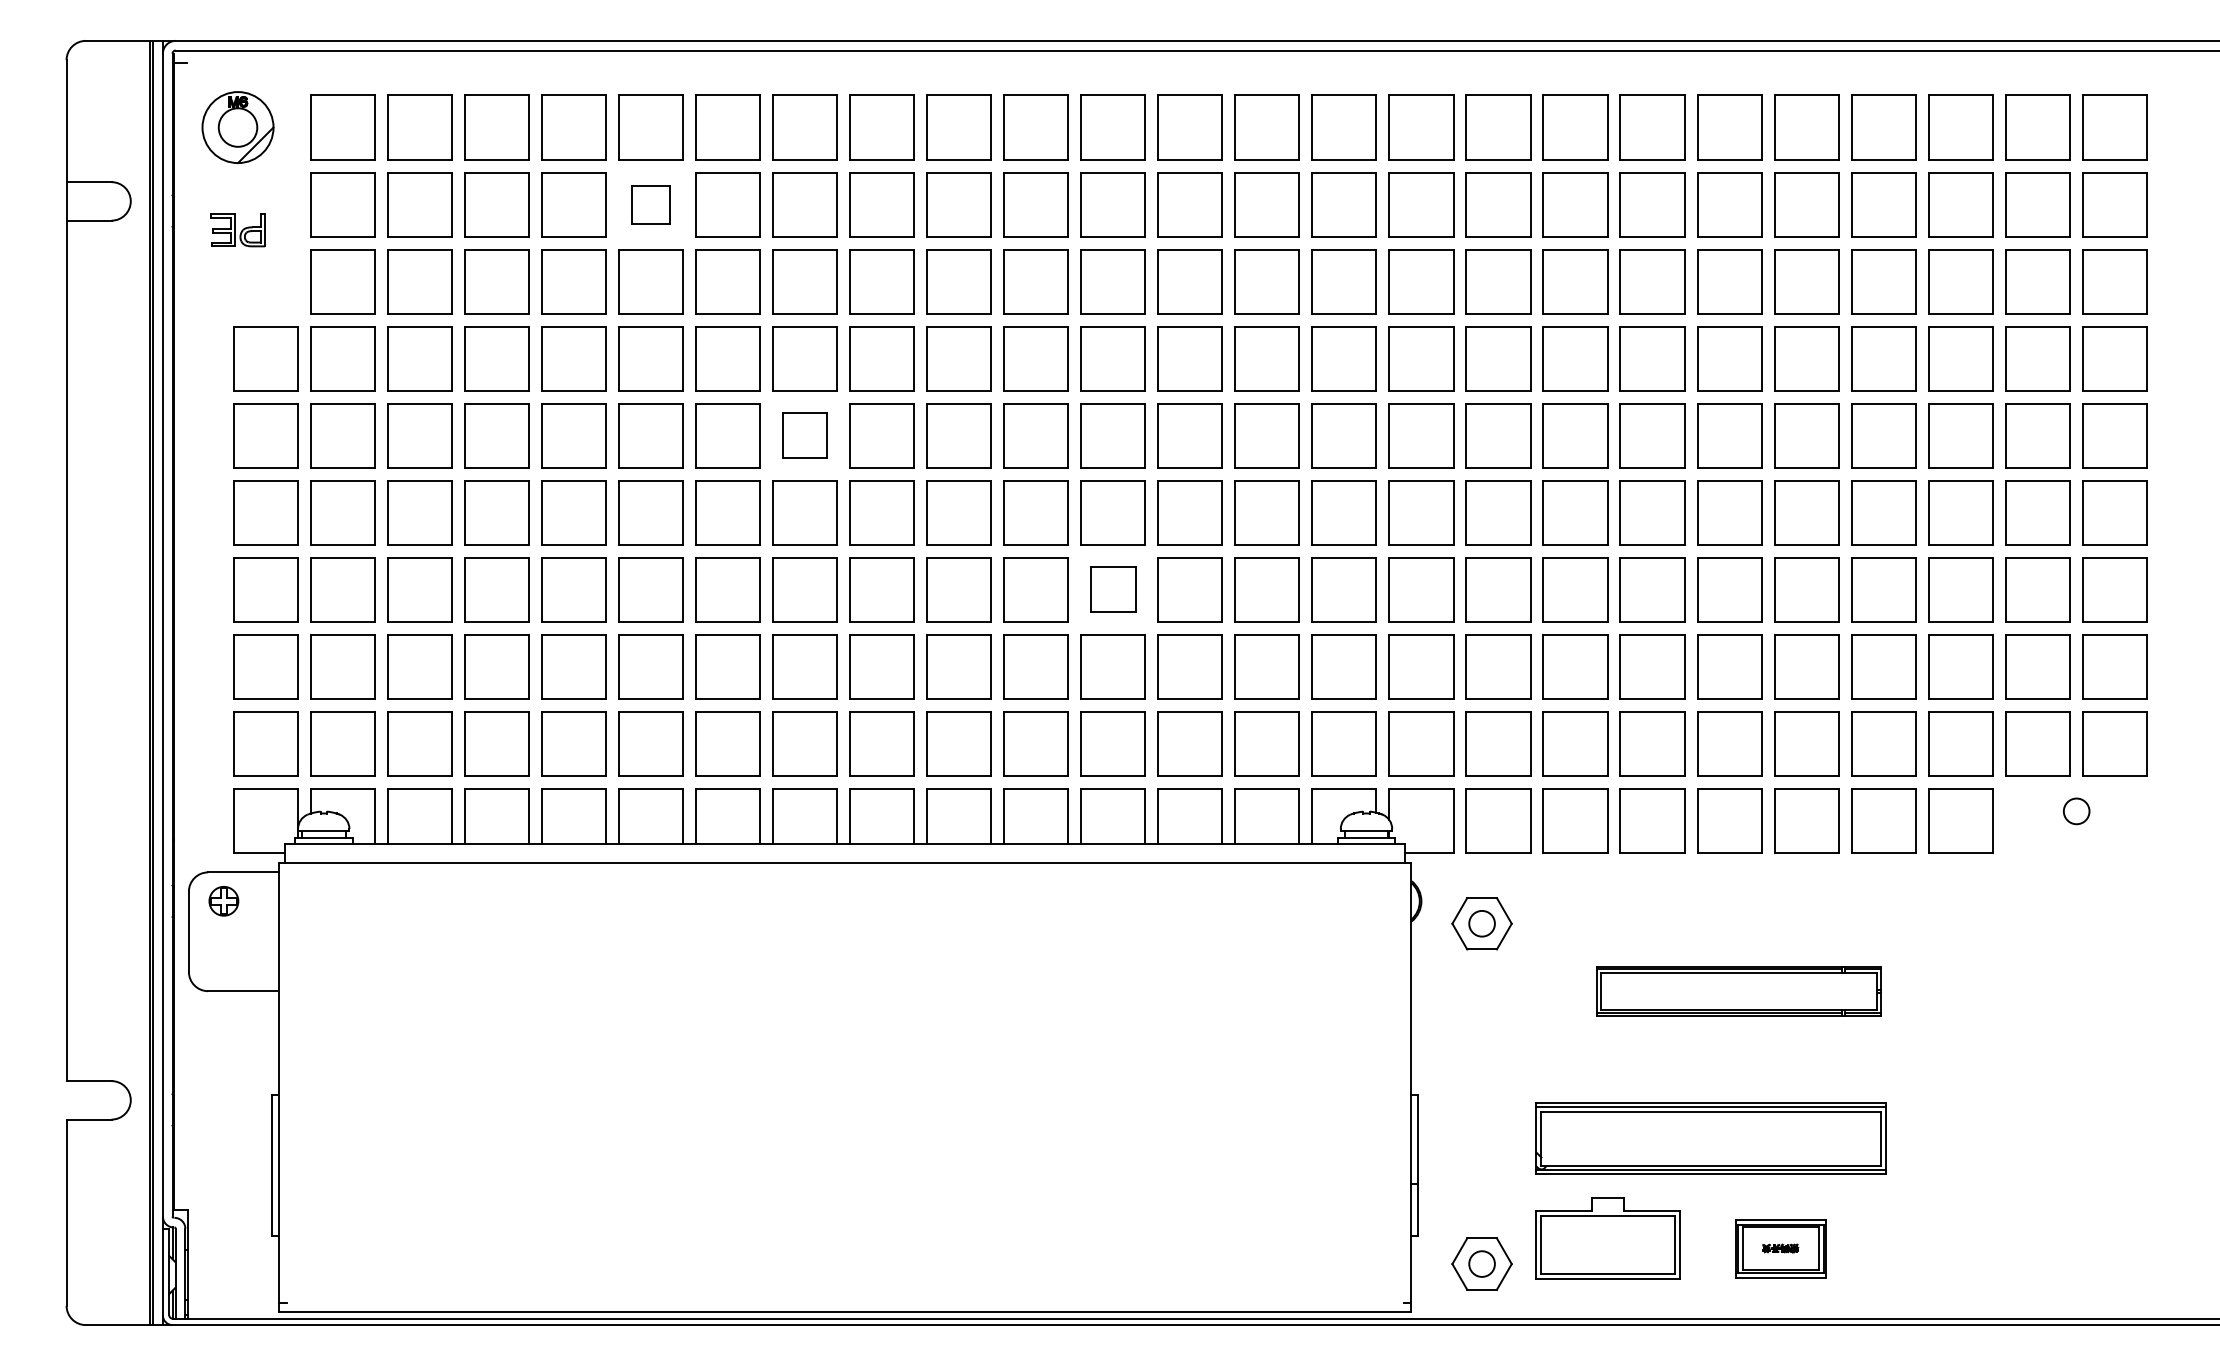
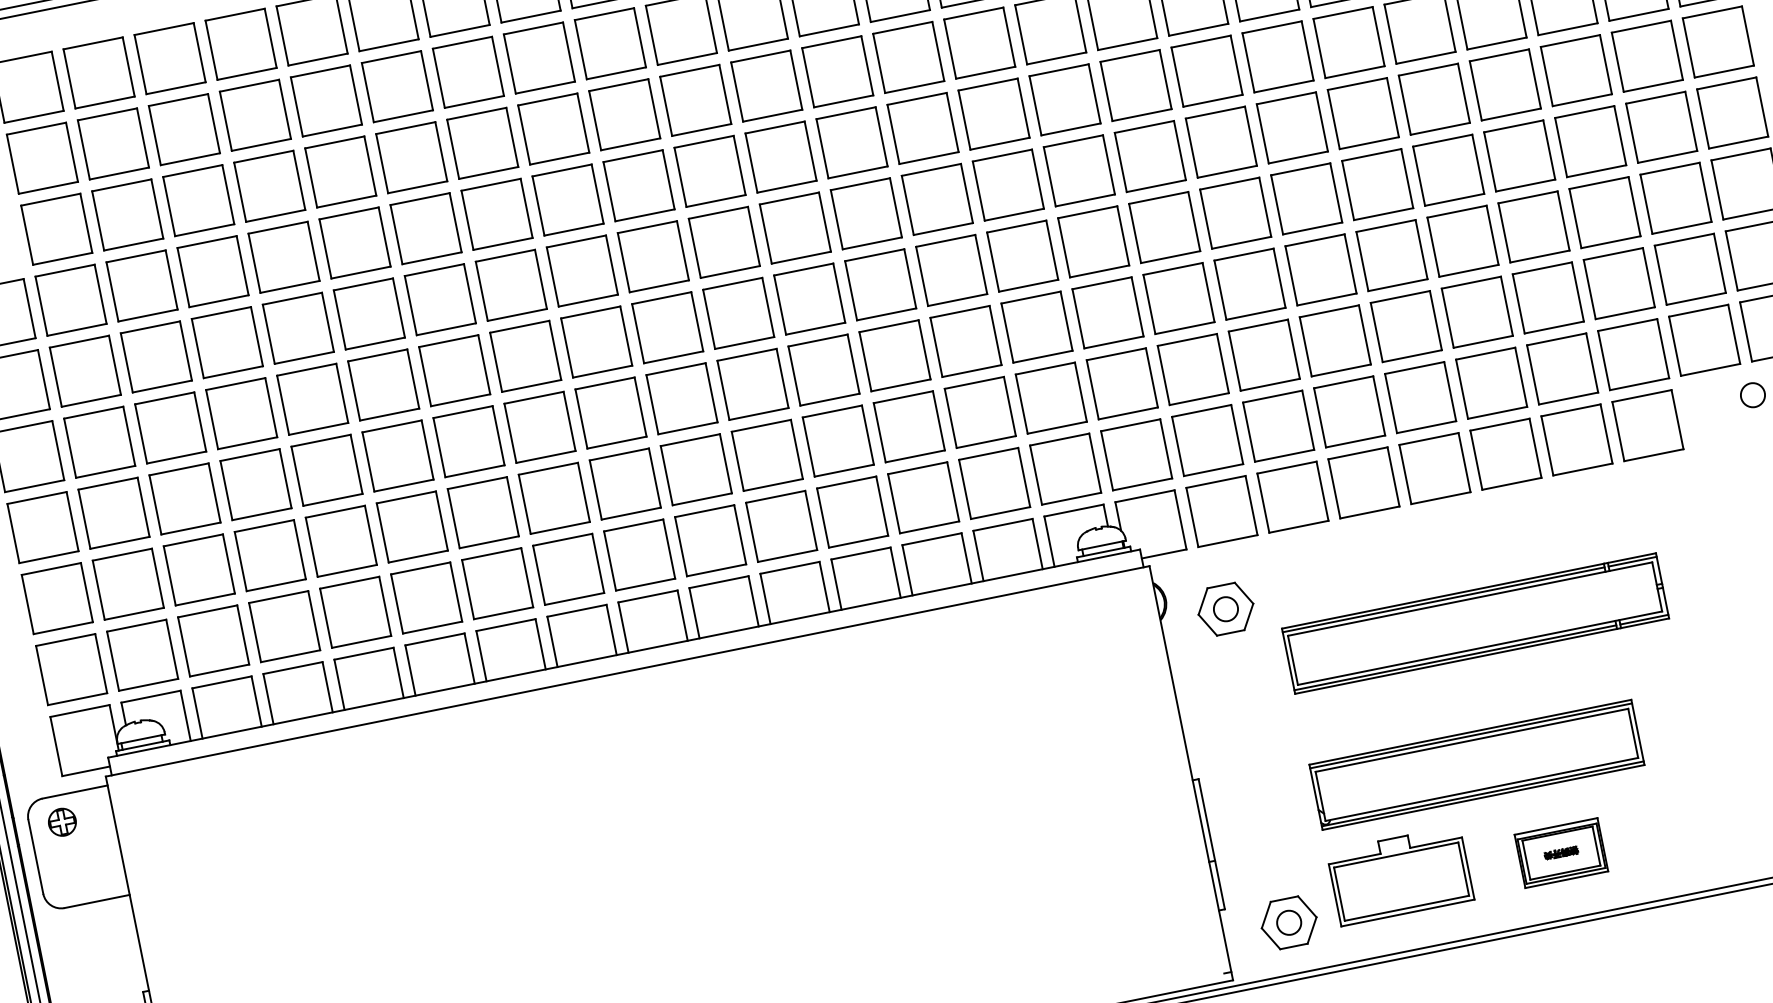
part: (650, 204) -> (326, 100), size x1.67
part: (804, 435) -> (510, 285), size x1.43
part: (1112, 589) -> (823, 369), size x1.43
part: (1738, 991) -> (1474, 624), size x1.43

